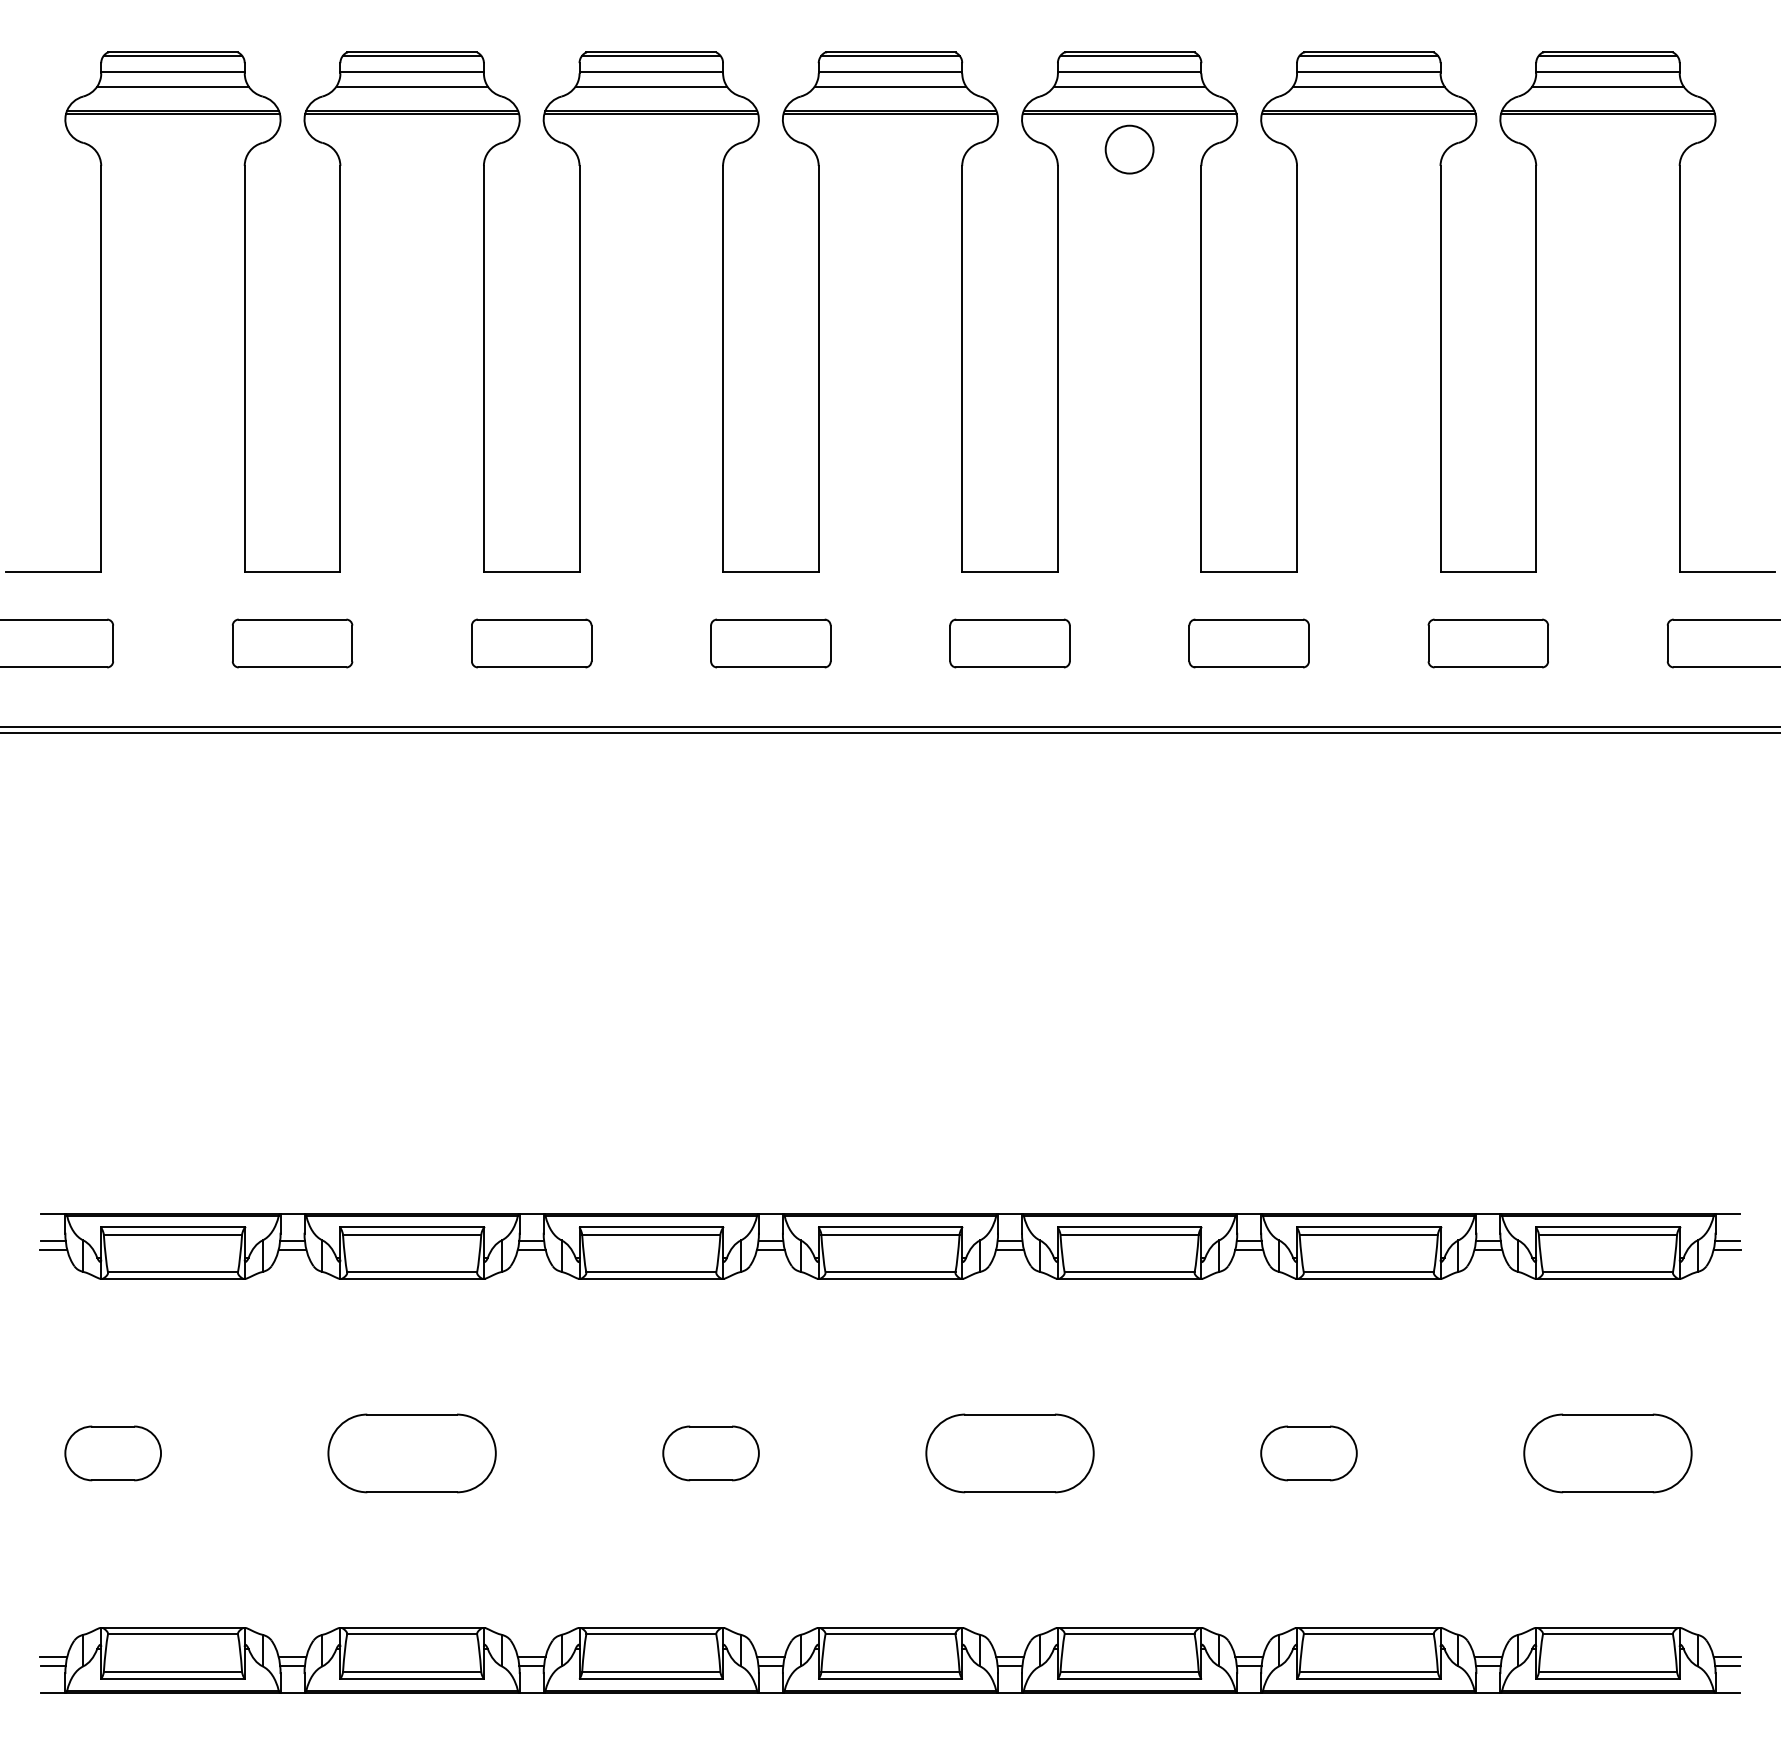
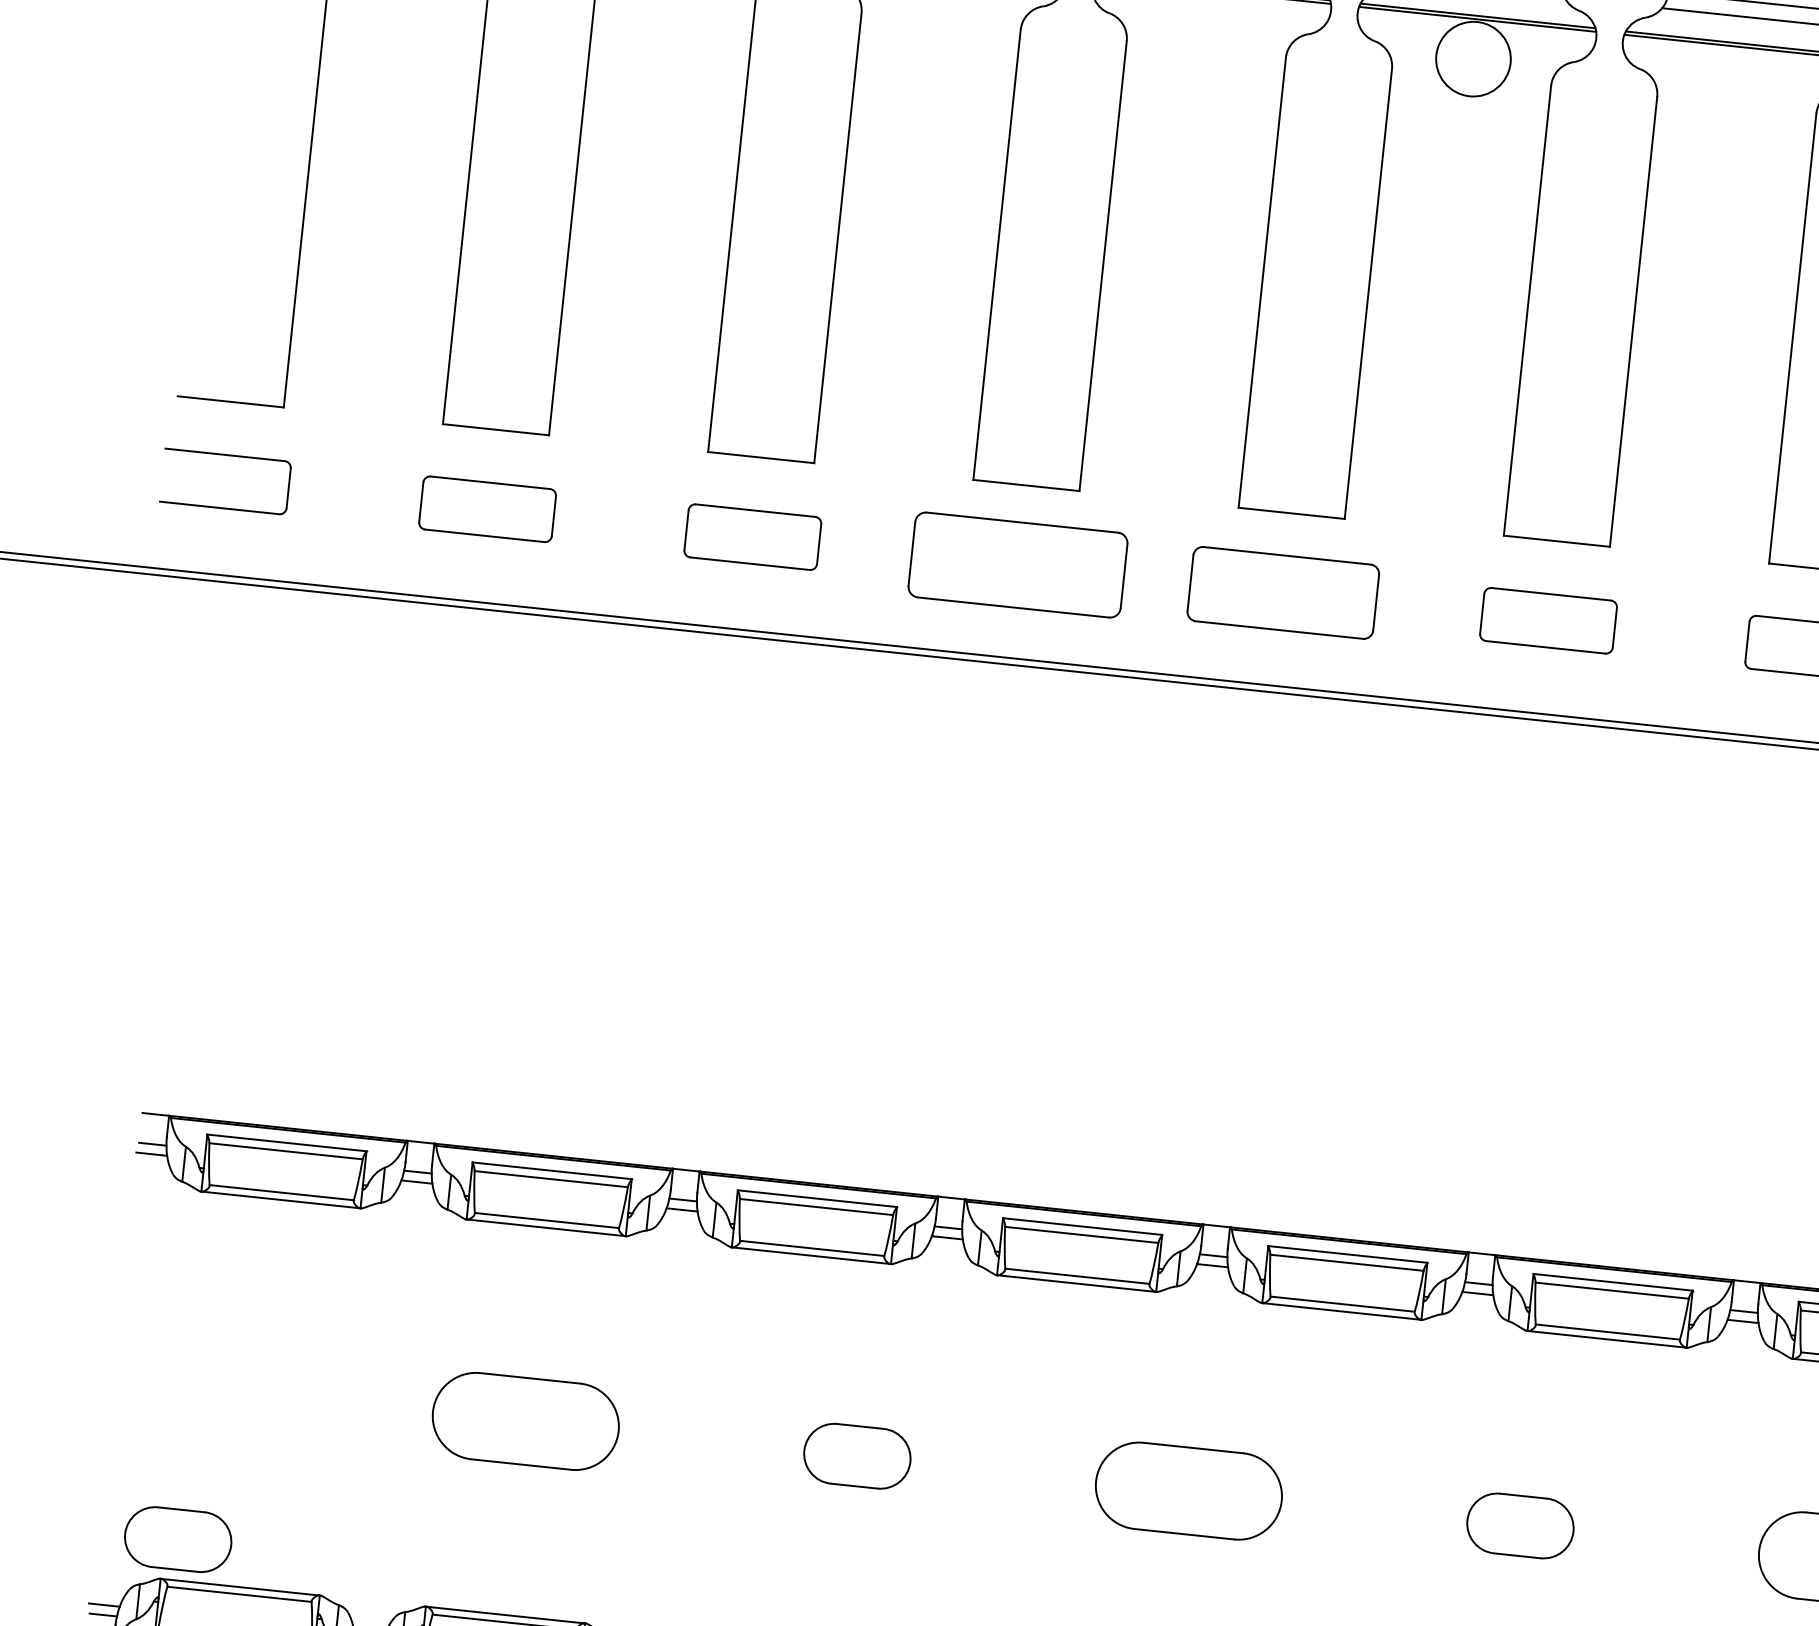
circle: (1129, 149) -> (1473, 58), size x1.4
part: (770, 643) -> (1017, 564), size x1.6
part: (1009, 643) -> (1282, 592), size x1.4
part: (112, 1453) -> (177, 1539), moved

